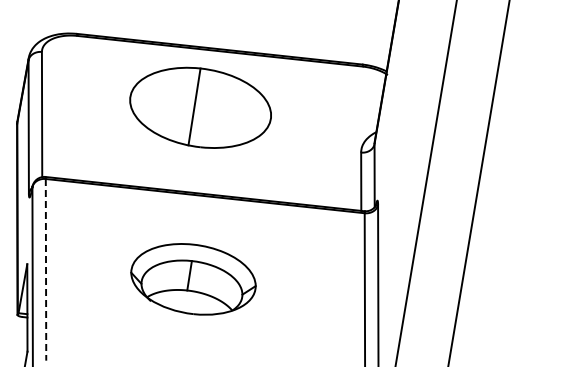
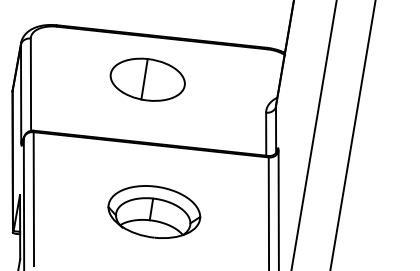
part: (200, 107) -> (147, 79), size x0.71
line: (46, 269) -> (34, 198), dashed -> solid
part: (193, 279) -> (154, 212), moved

